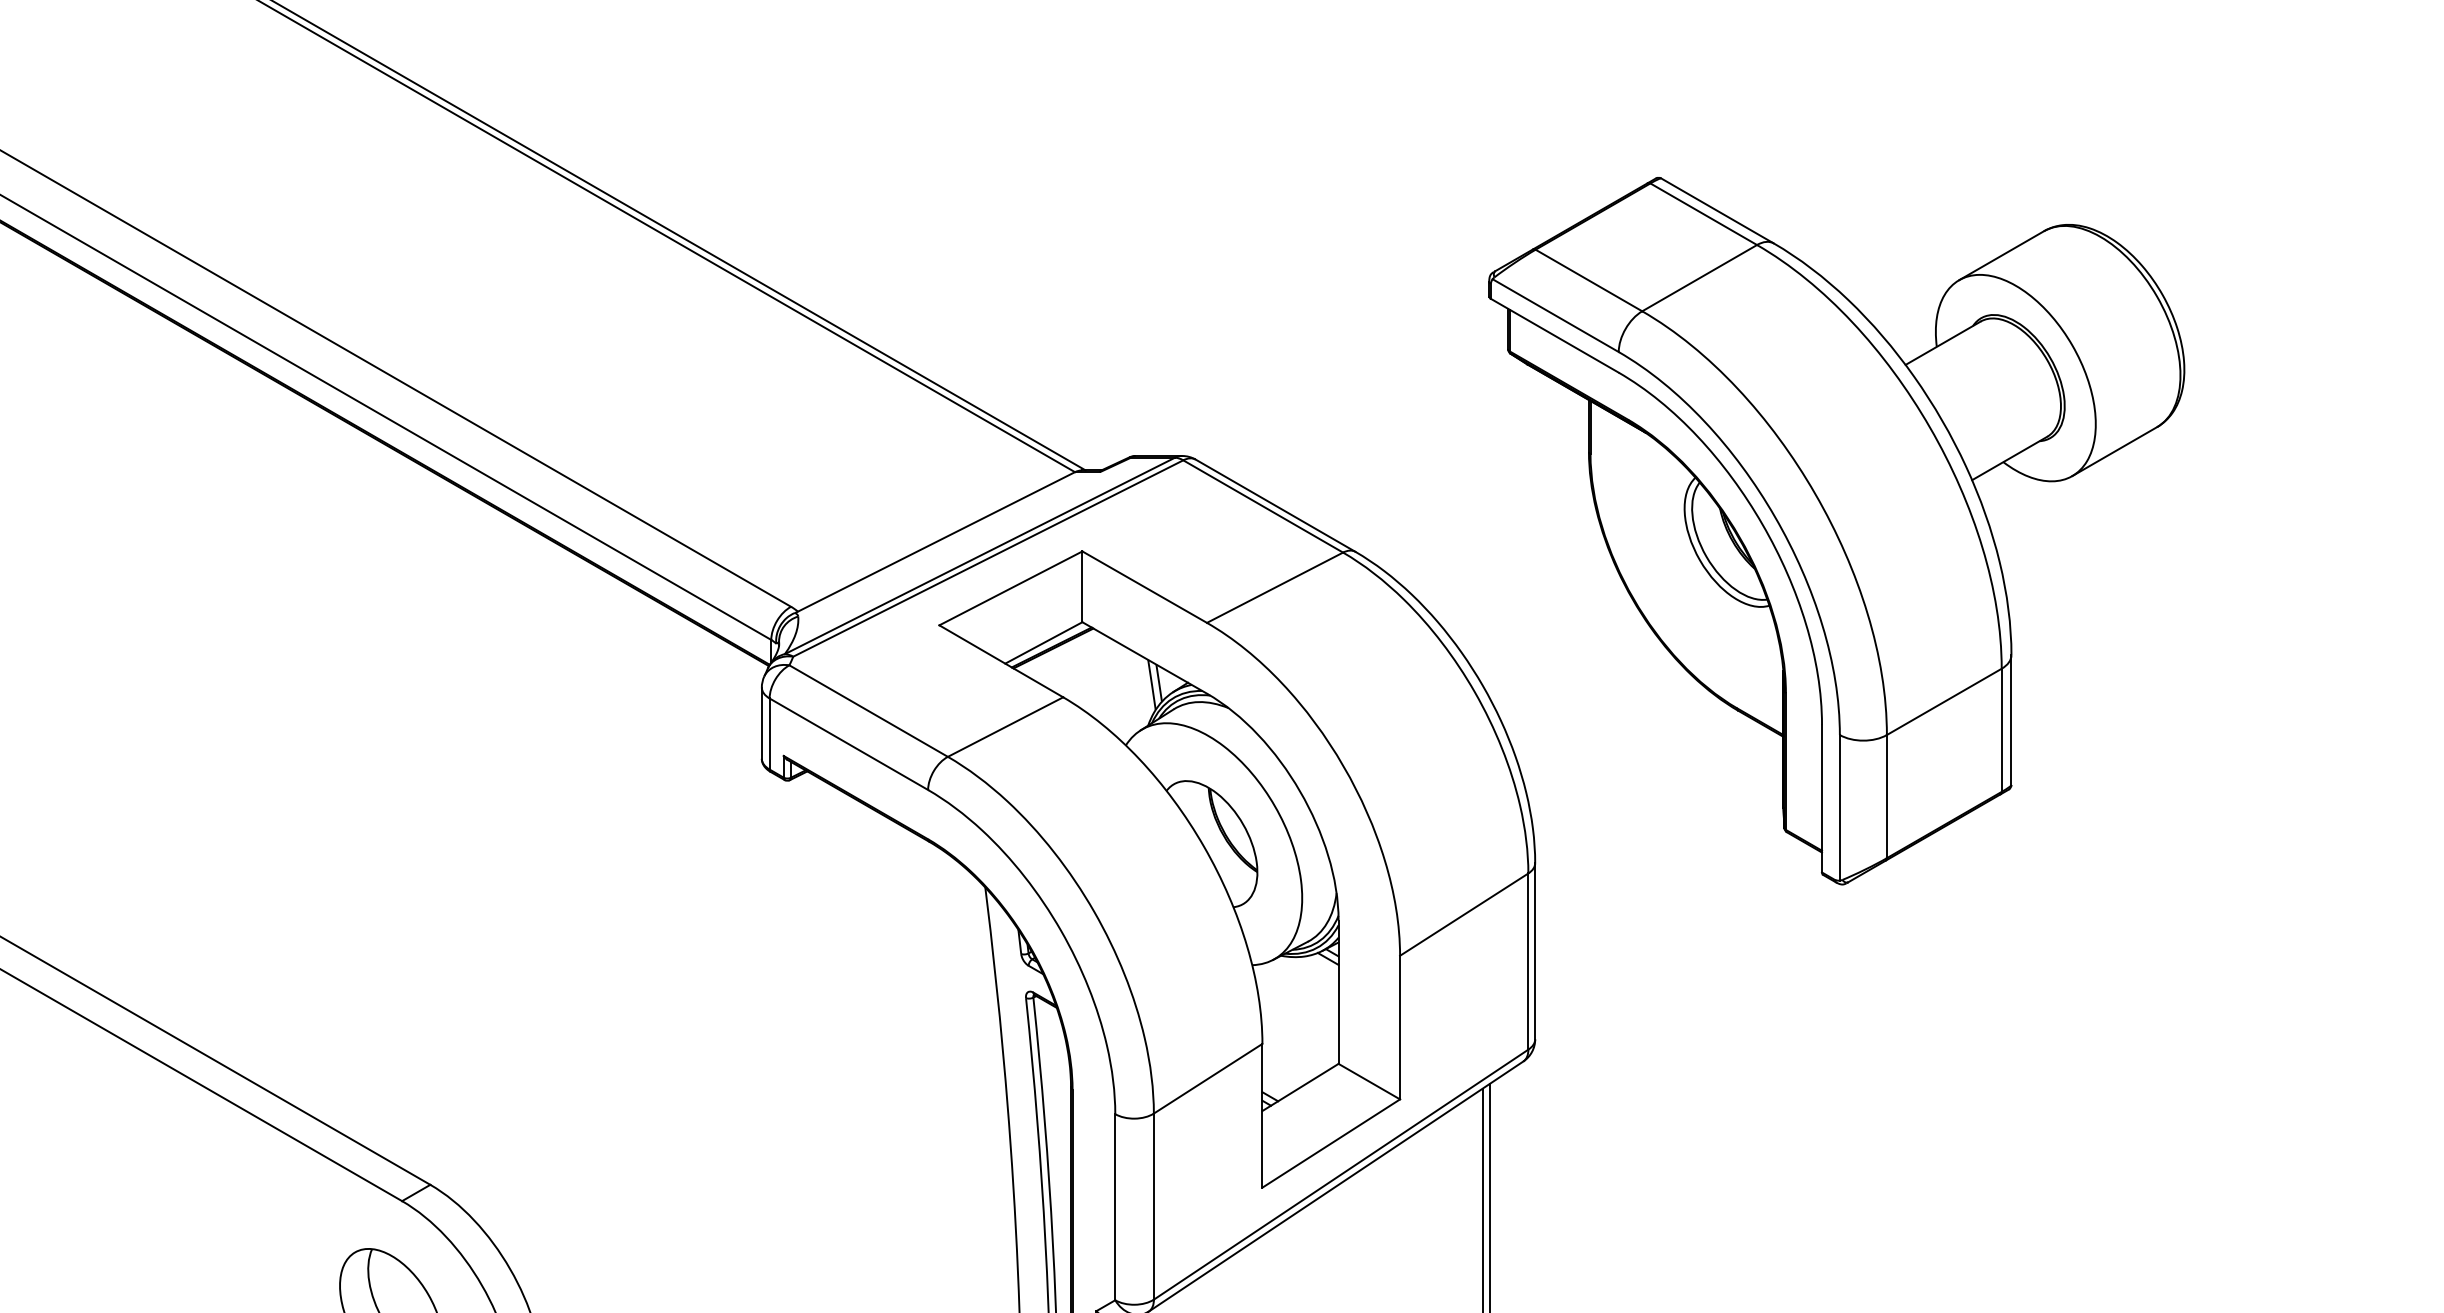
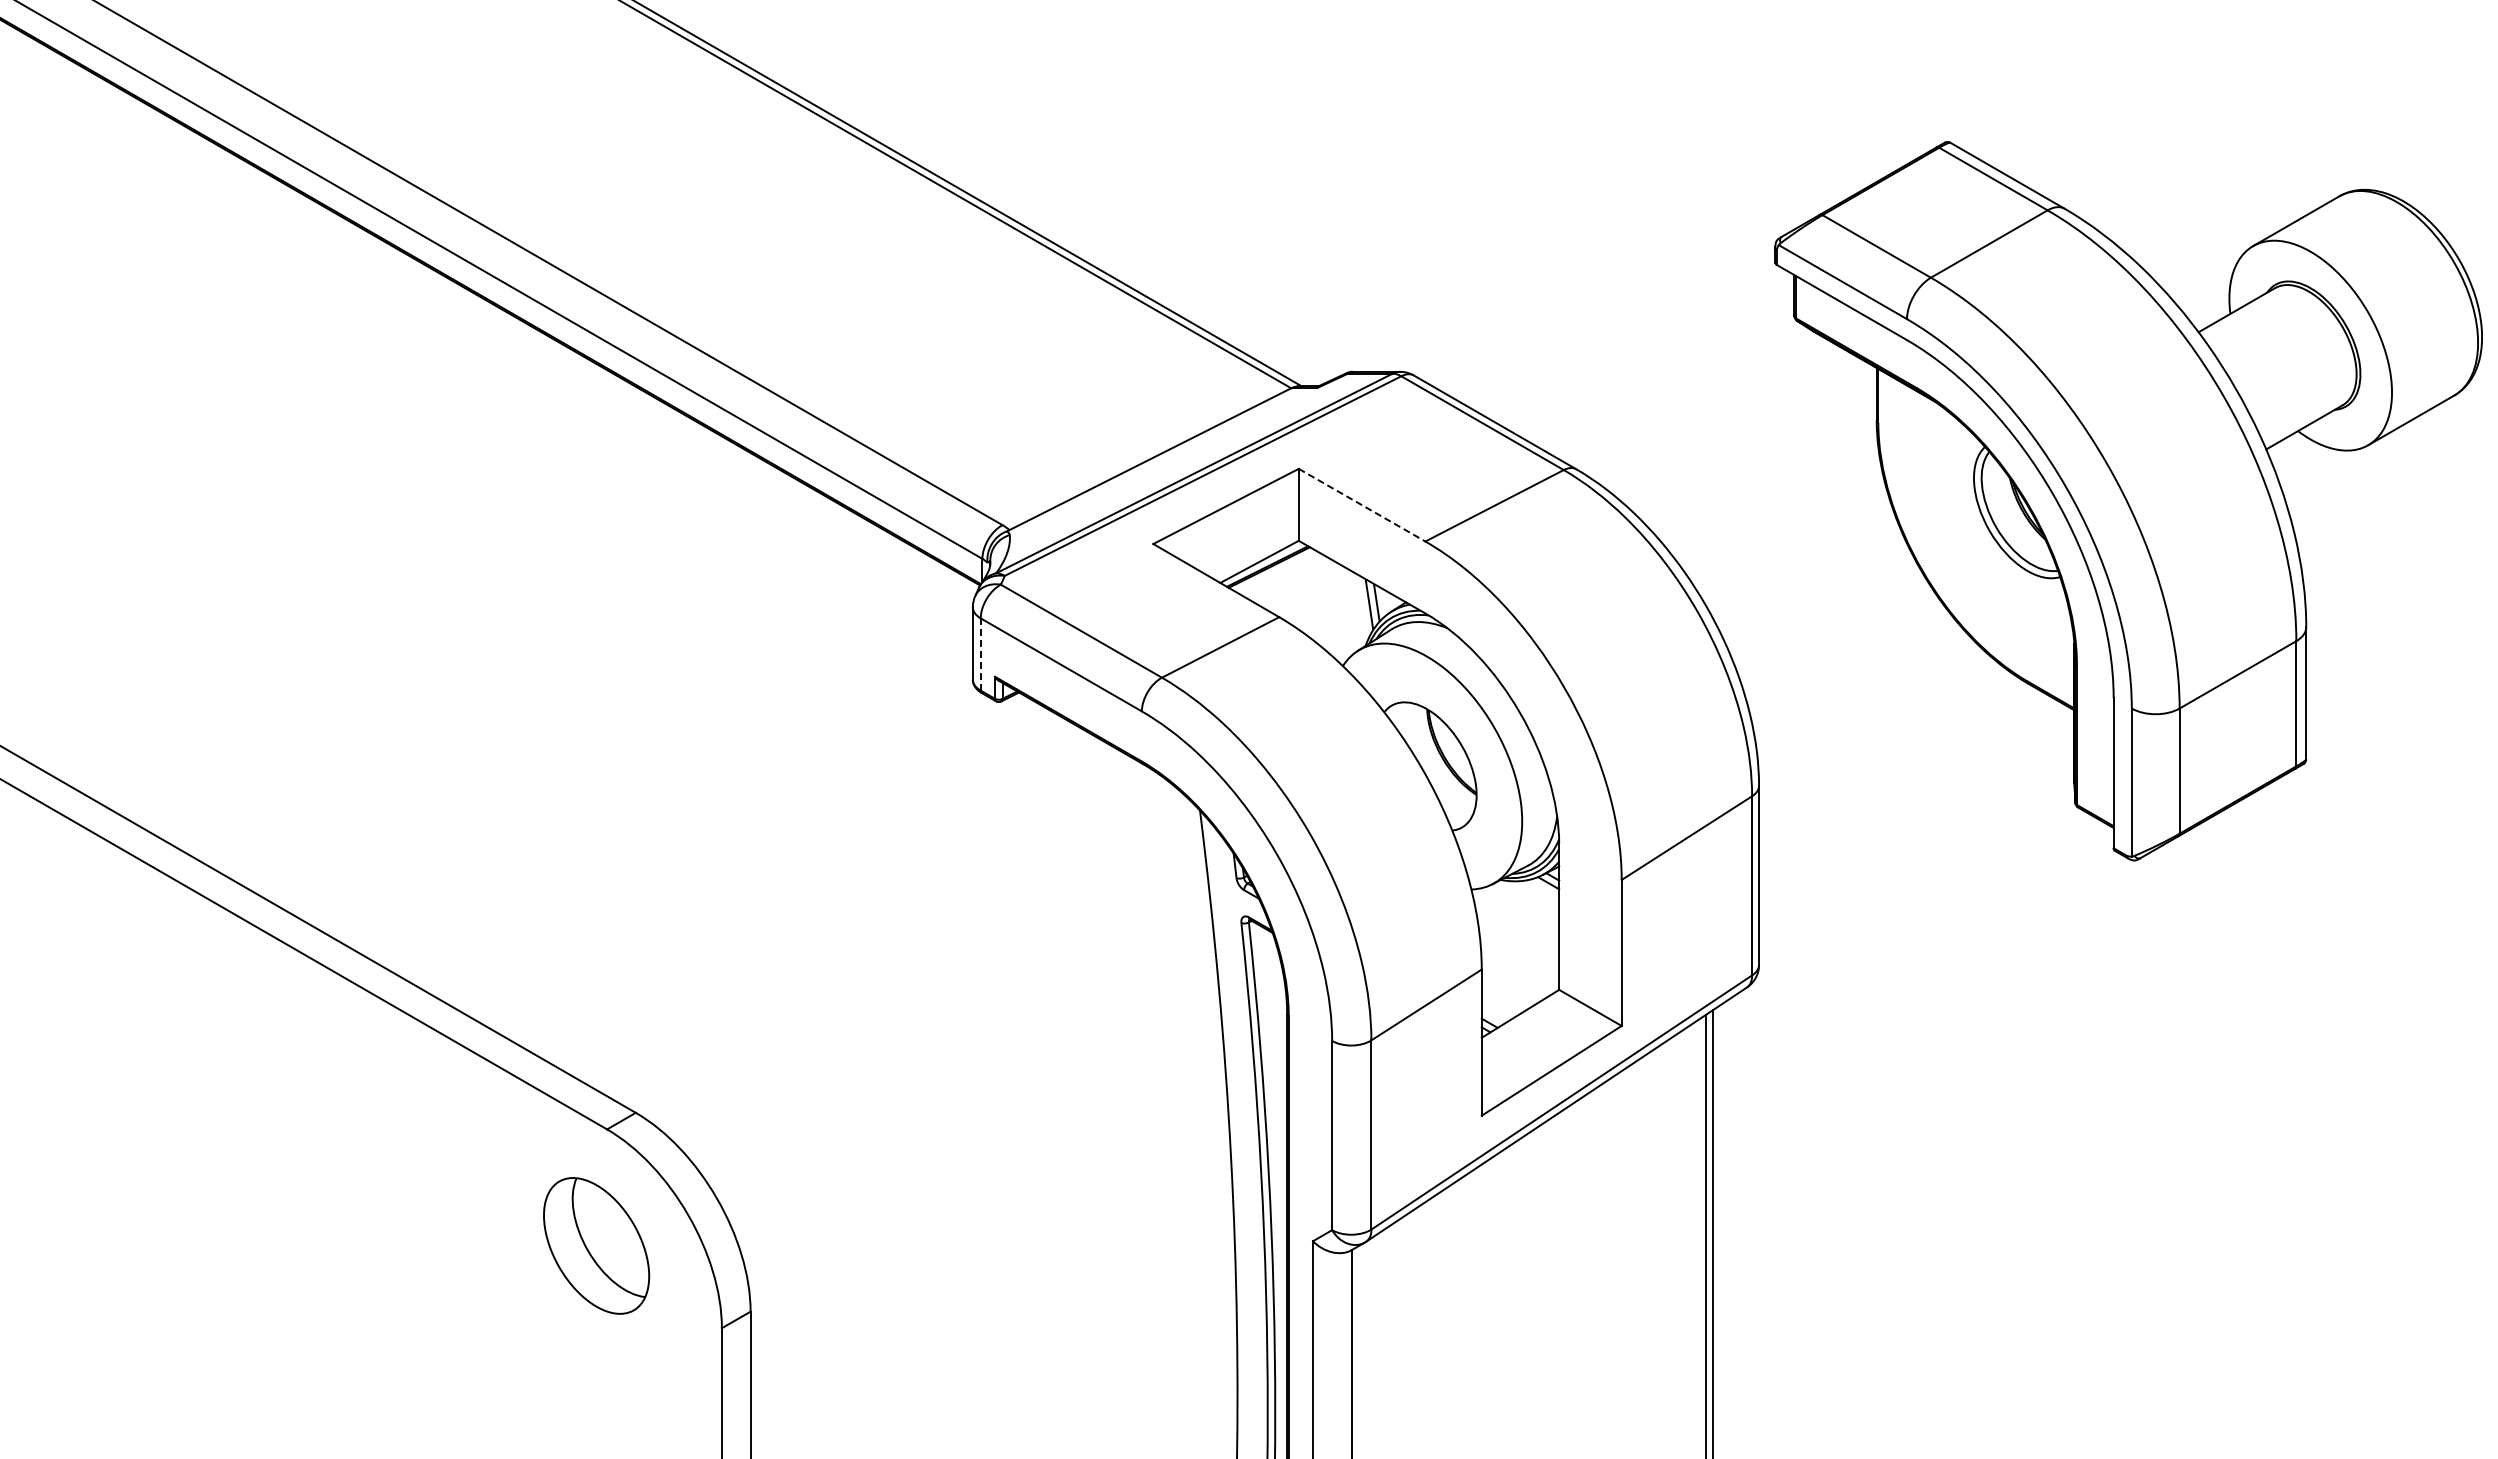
part: (1836, 531) -> (2128, 501), moved
line: (1145, 587) -> (1362, 505), solid -> dashed
line: (769, 734) -> (980, 654), solid -> dashed

